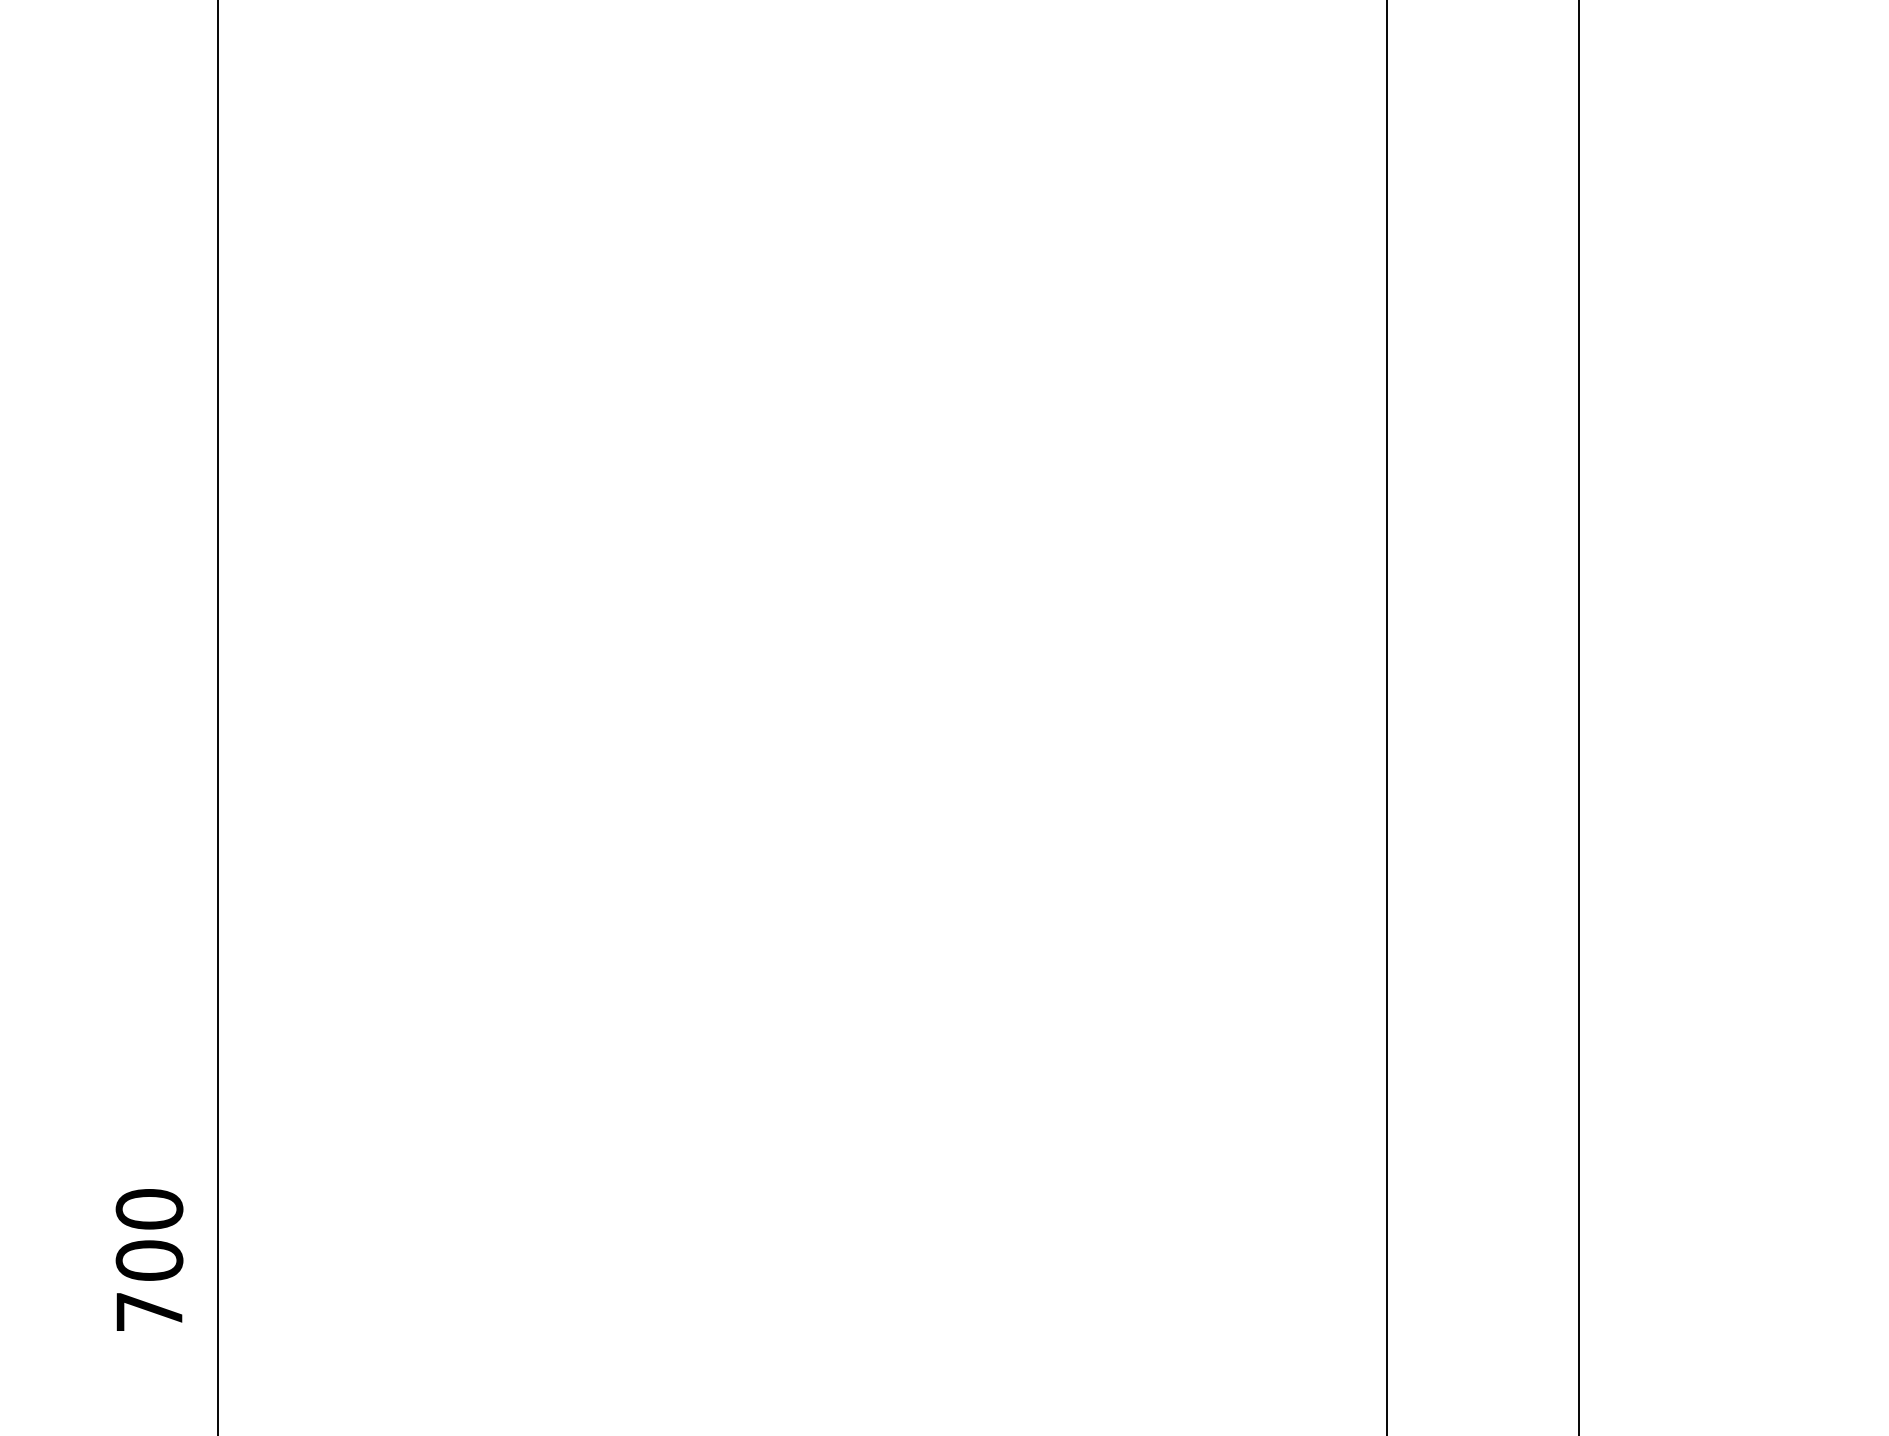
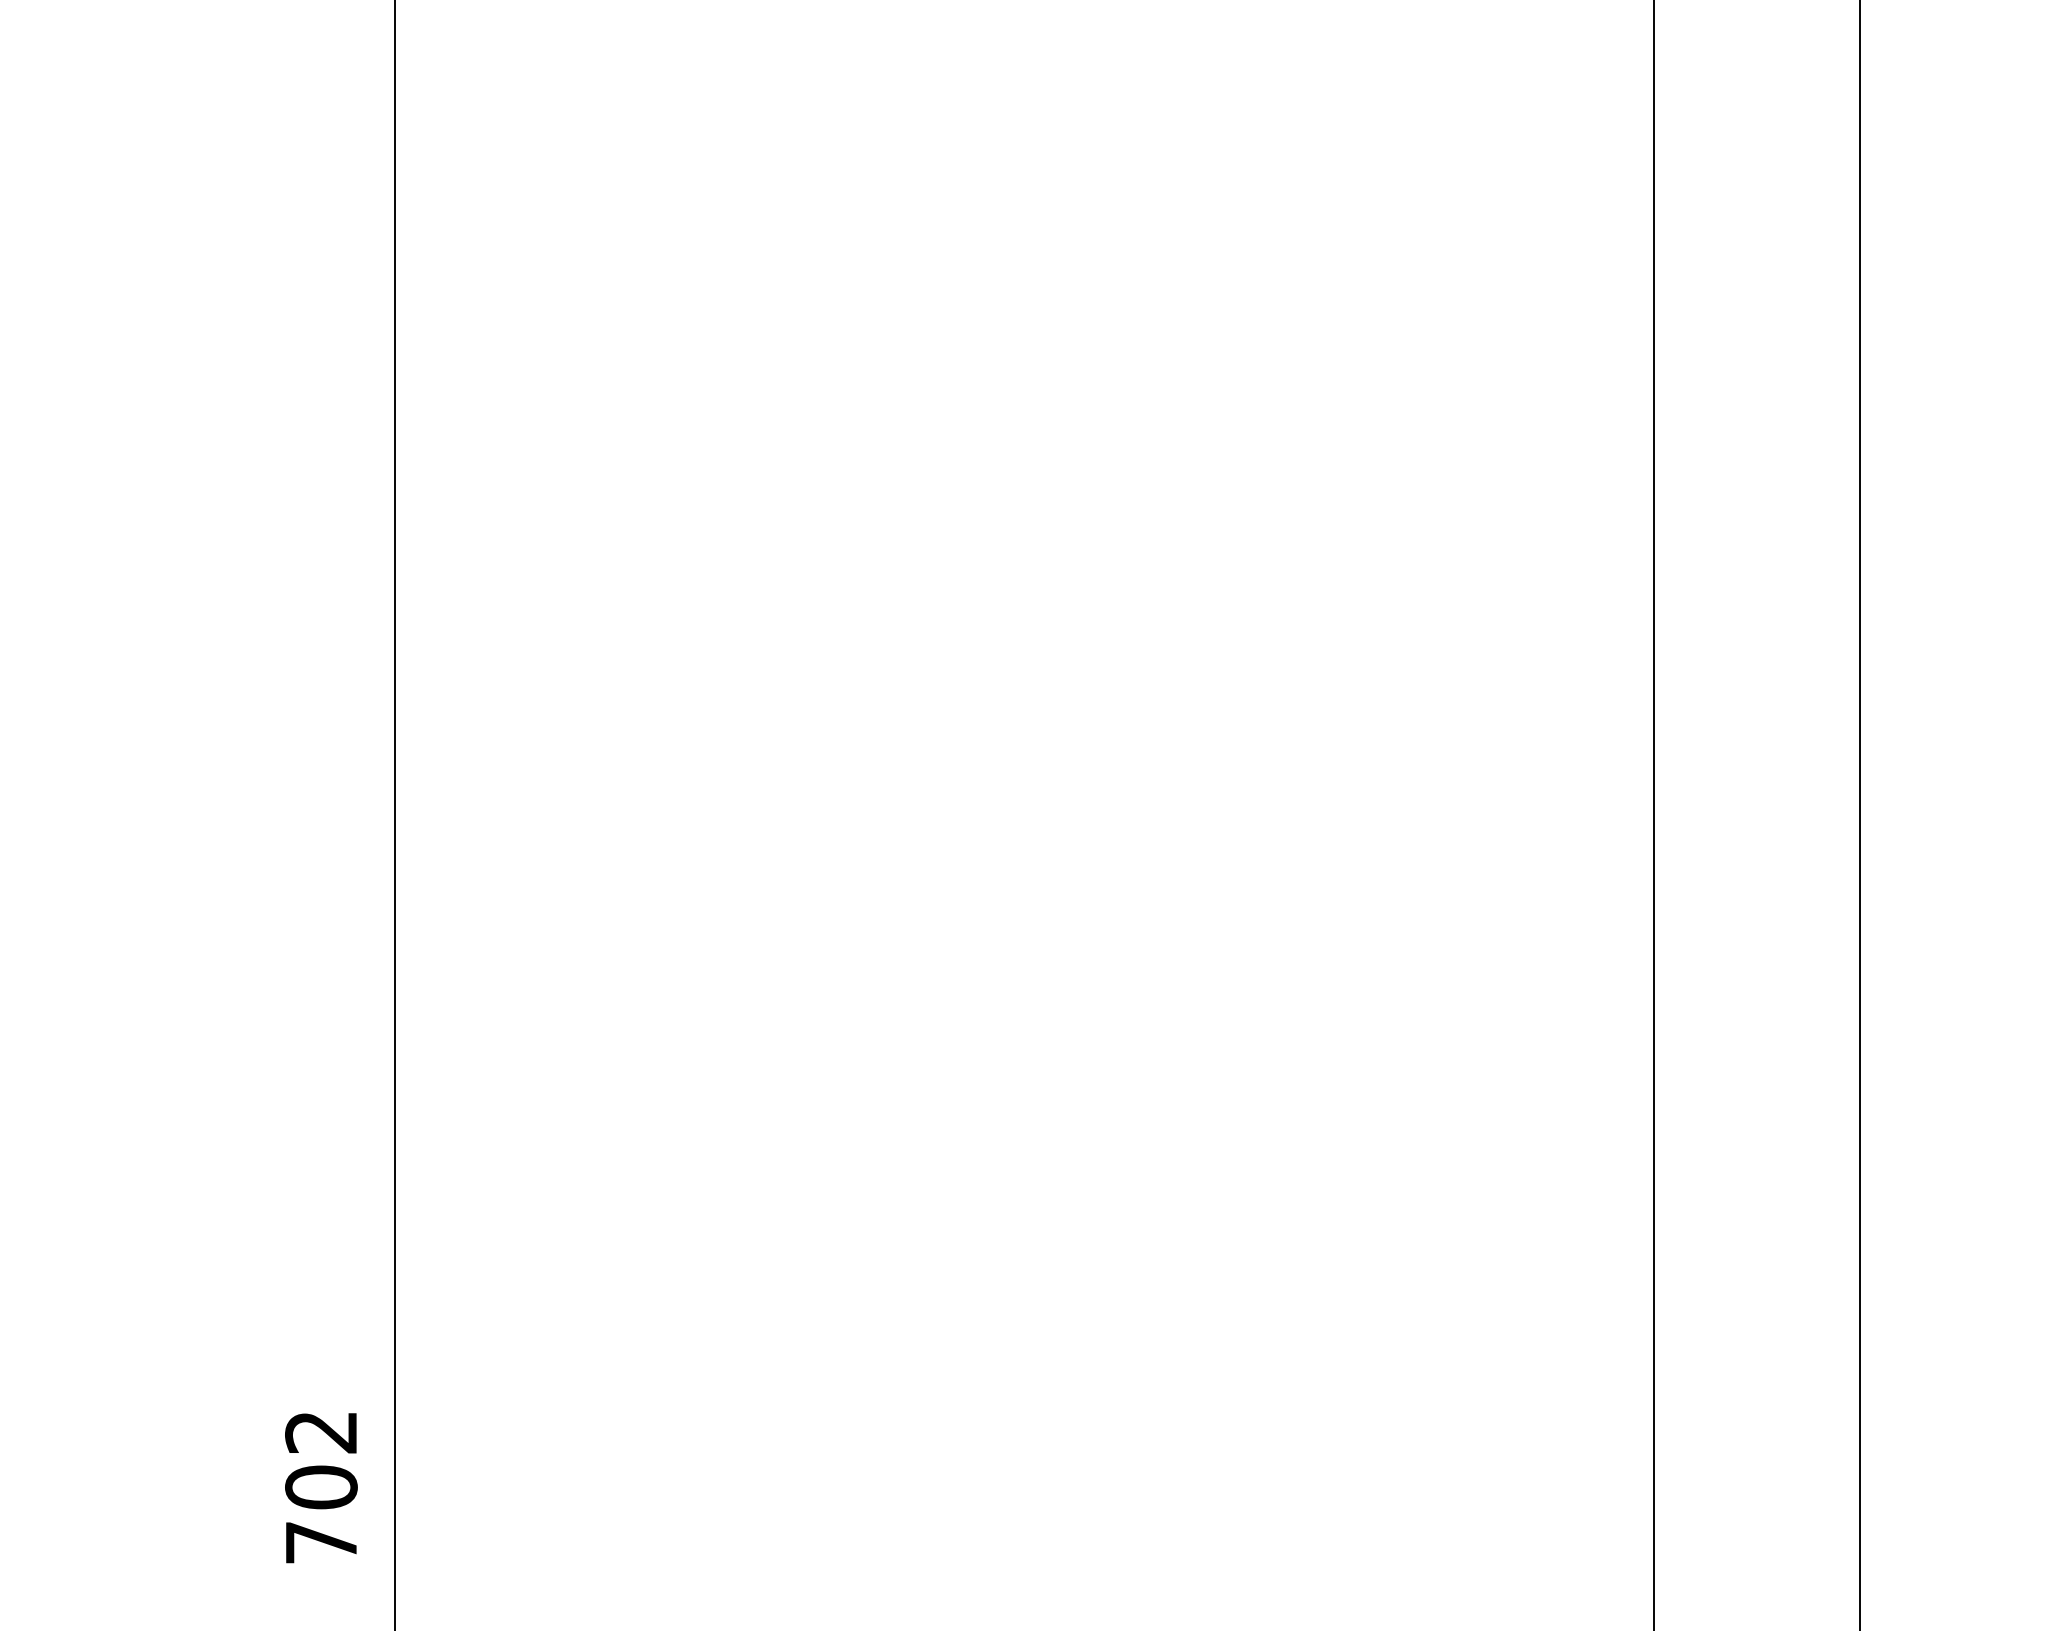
text: (149, 1208) -> (321, 1431), 700 -> 702

